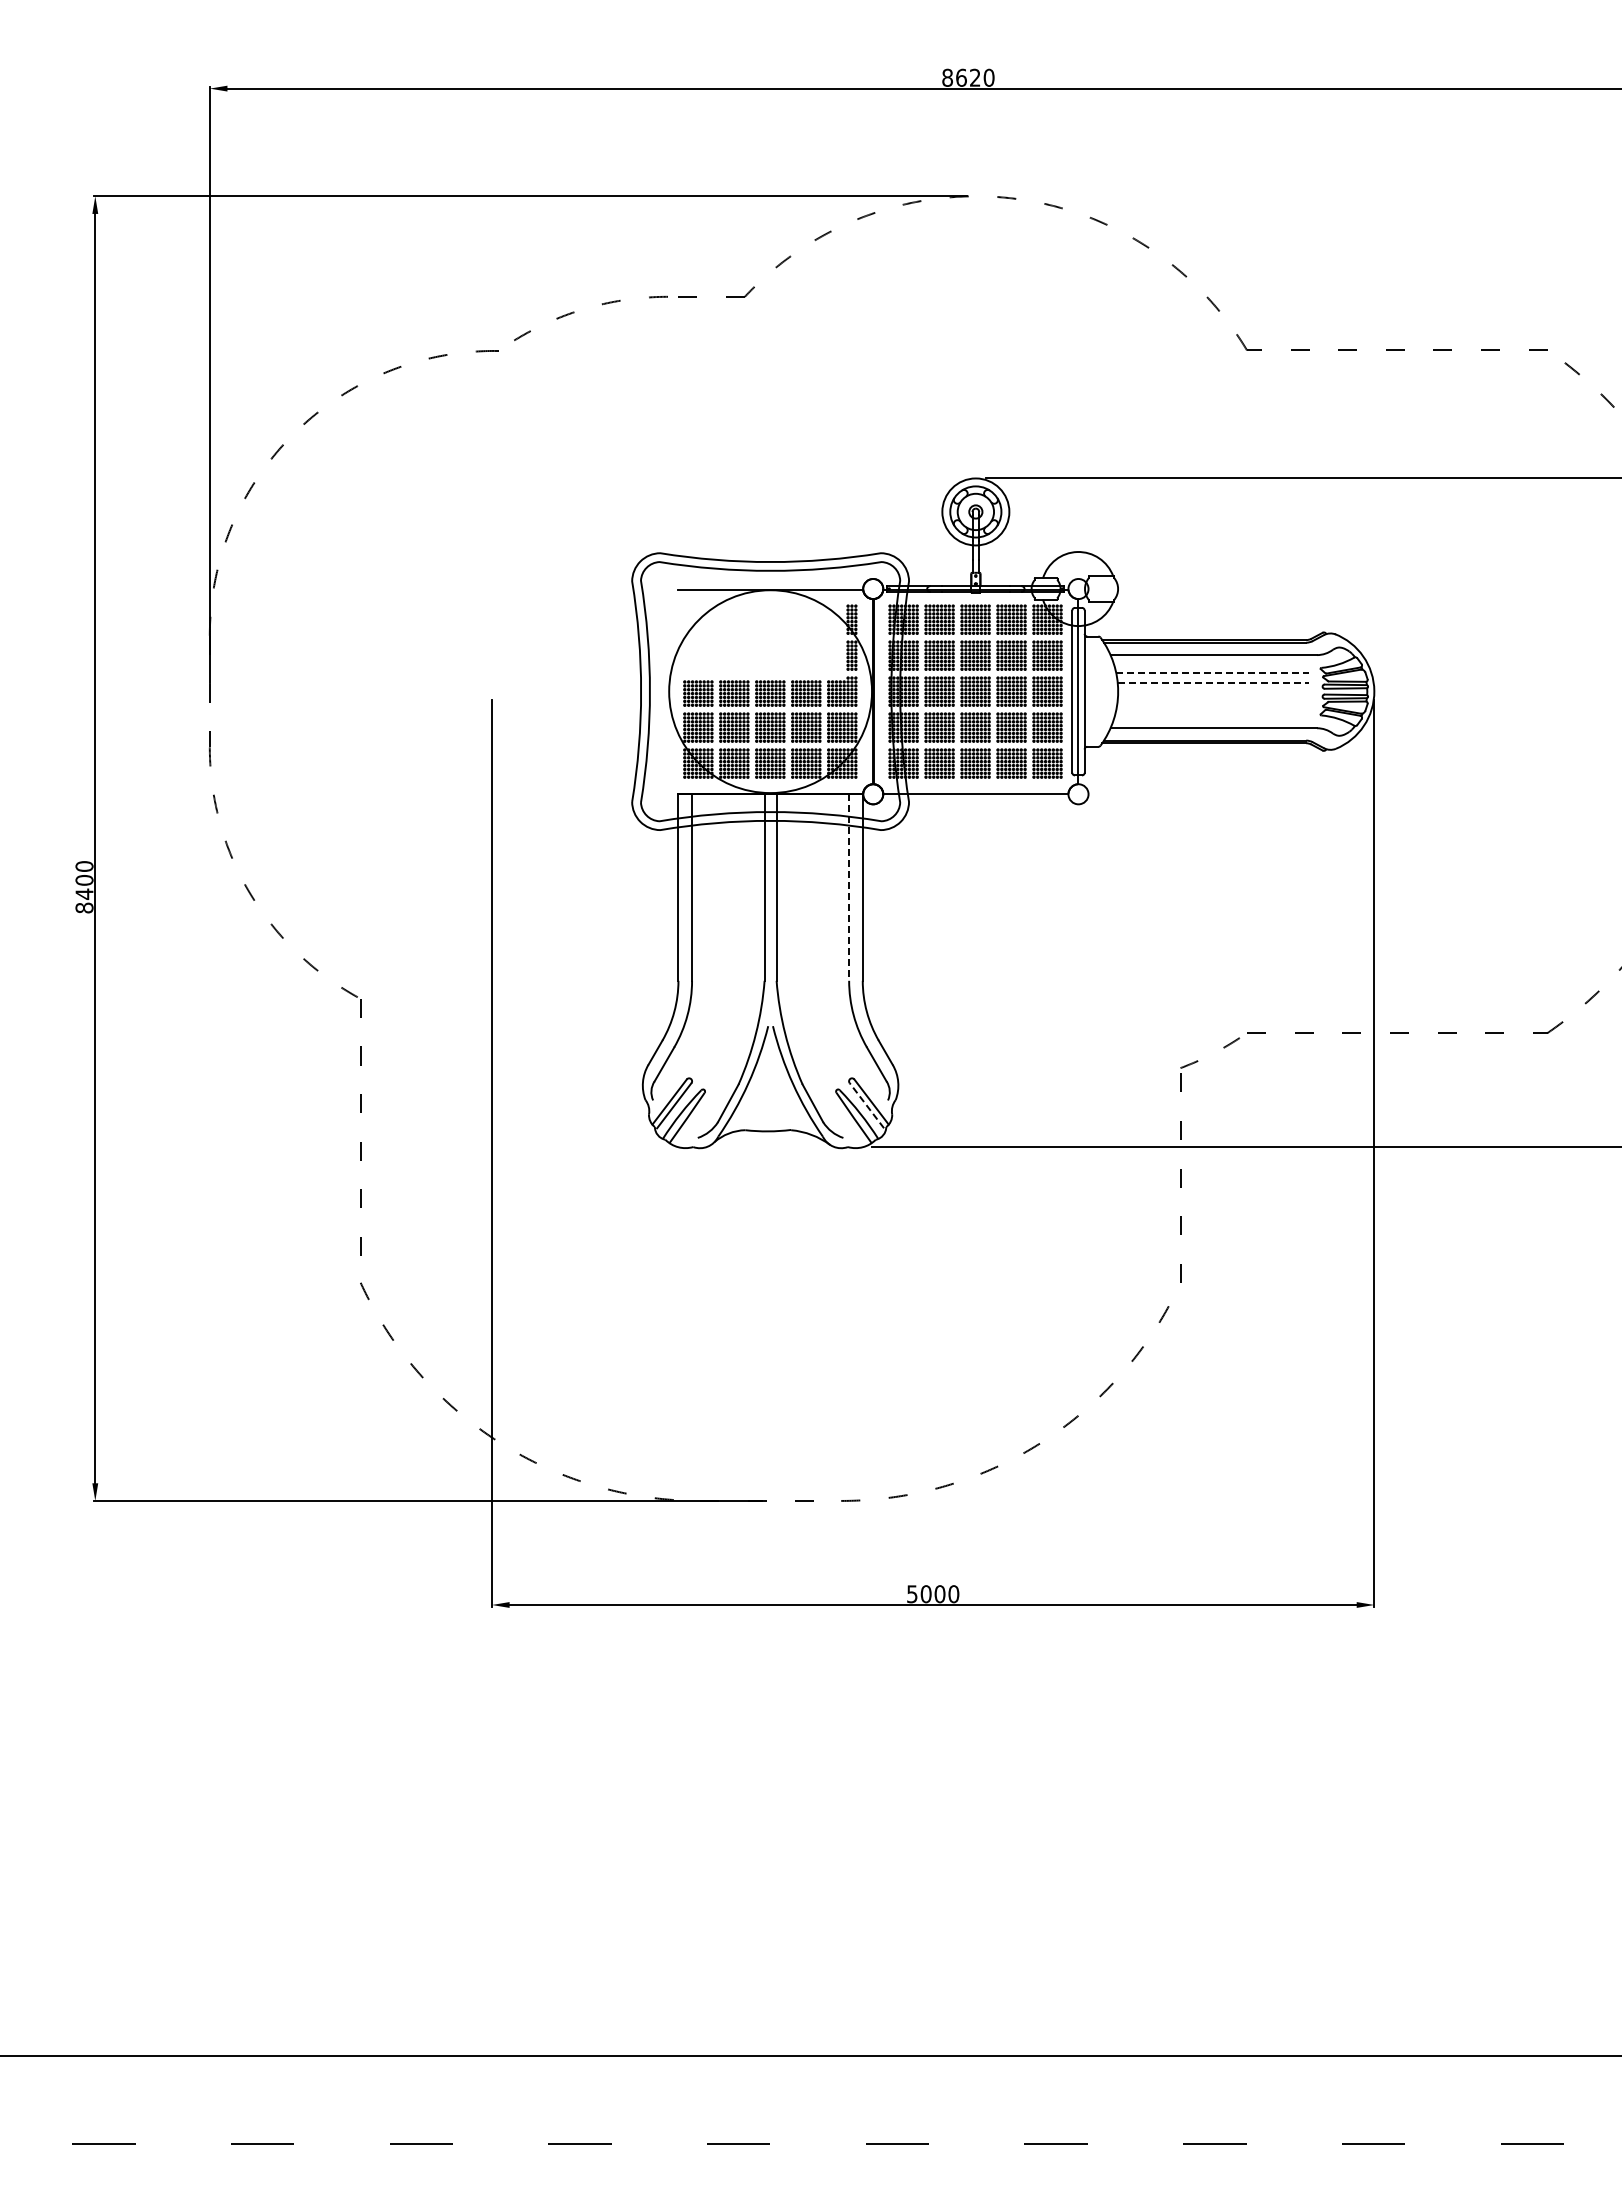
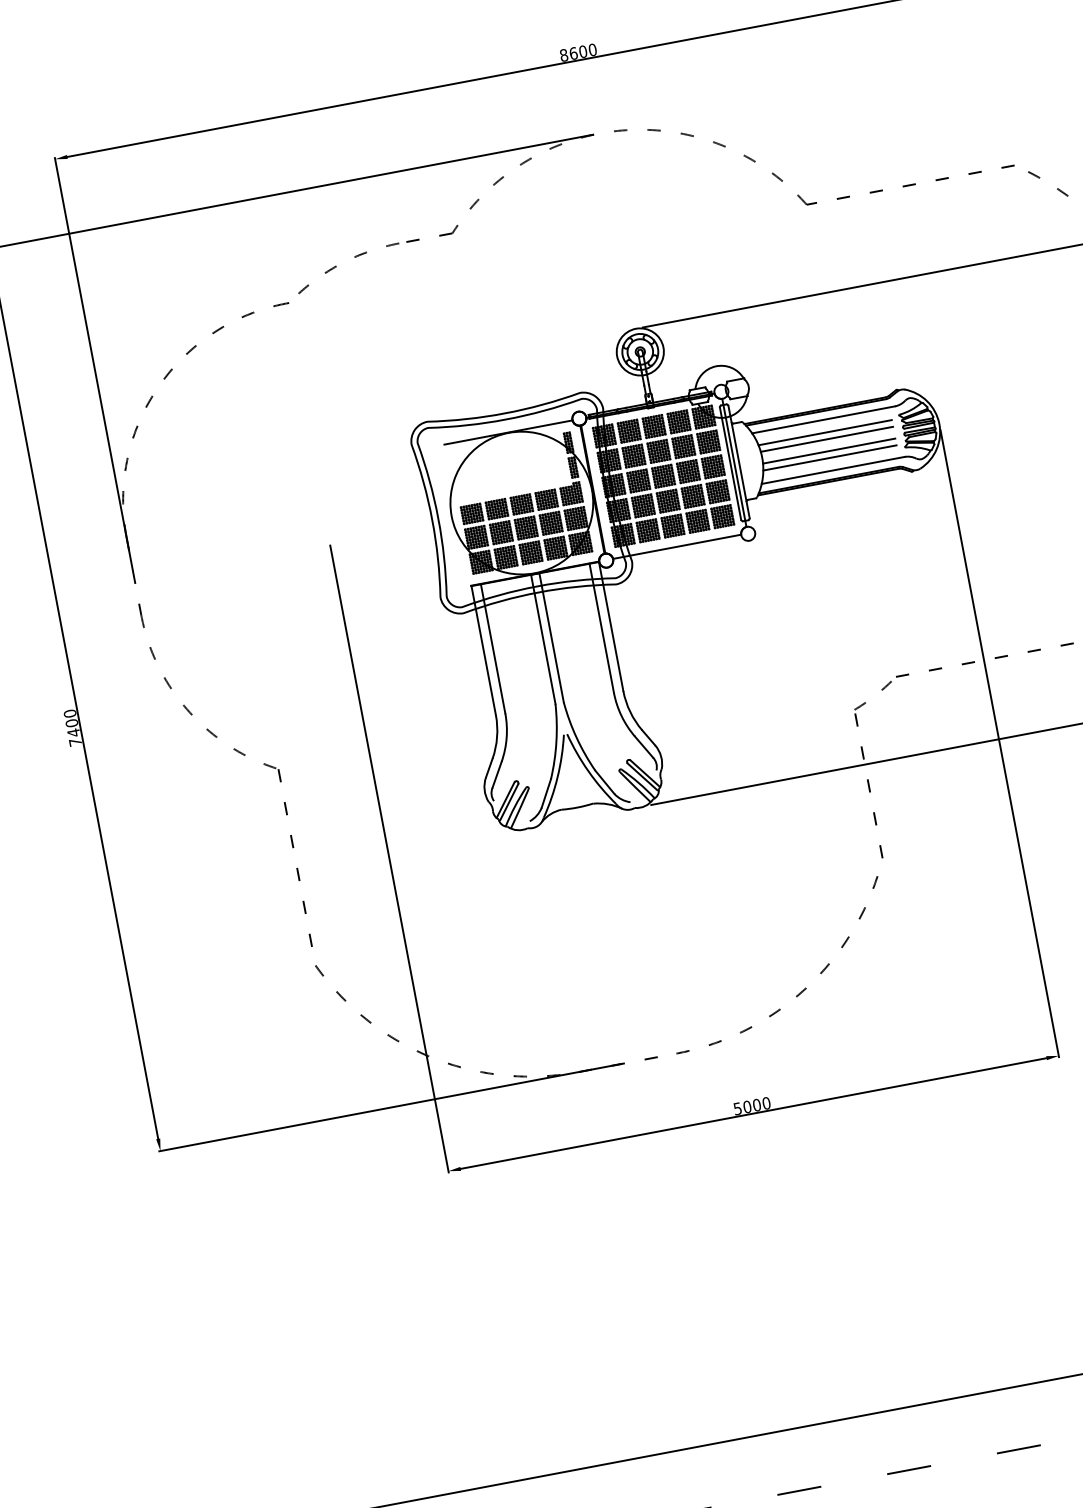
text: (974, 77) -> (582, 51), 8620 -> 8600
line: (1213, 673) -> (825, 432), dashed -> solid
line: (1213, 683) -> (827, 439), dashed -> solid
line: (1212, 700) -> (828, 451), added
line: (1212, 709) -> (829, 457), added
line: (849, 888) -> (602, 628), dashed -> solid
text: (84, 907) -> (75, 742), 8400 -> 7400
line: (866, 1105) -> (642, 776), dashed -> solid

